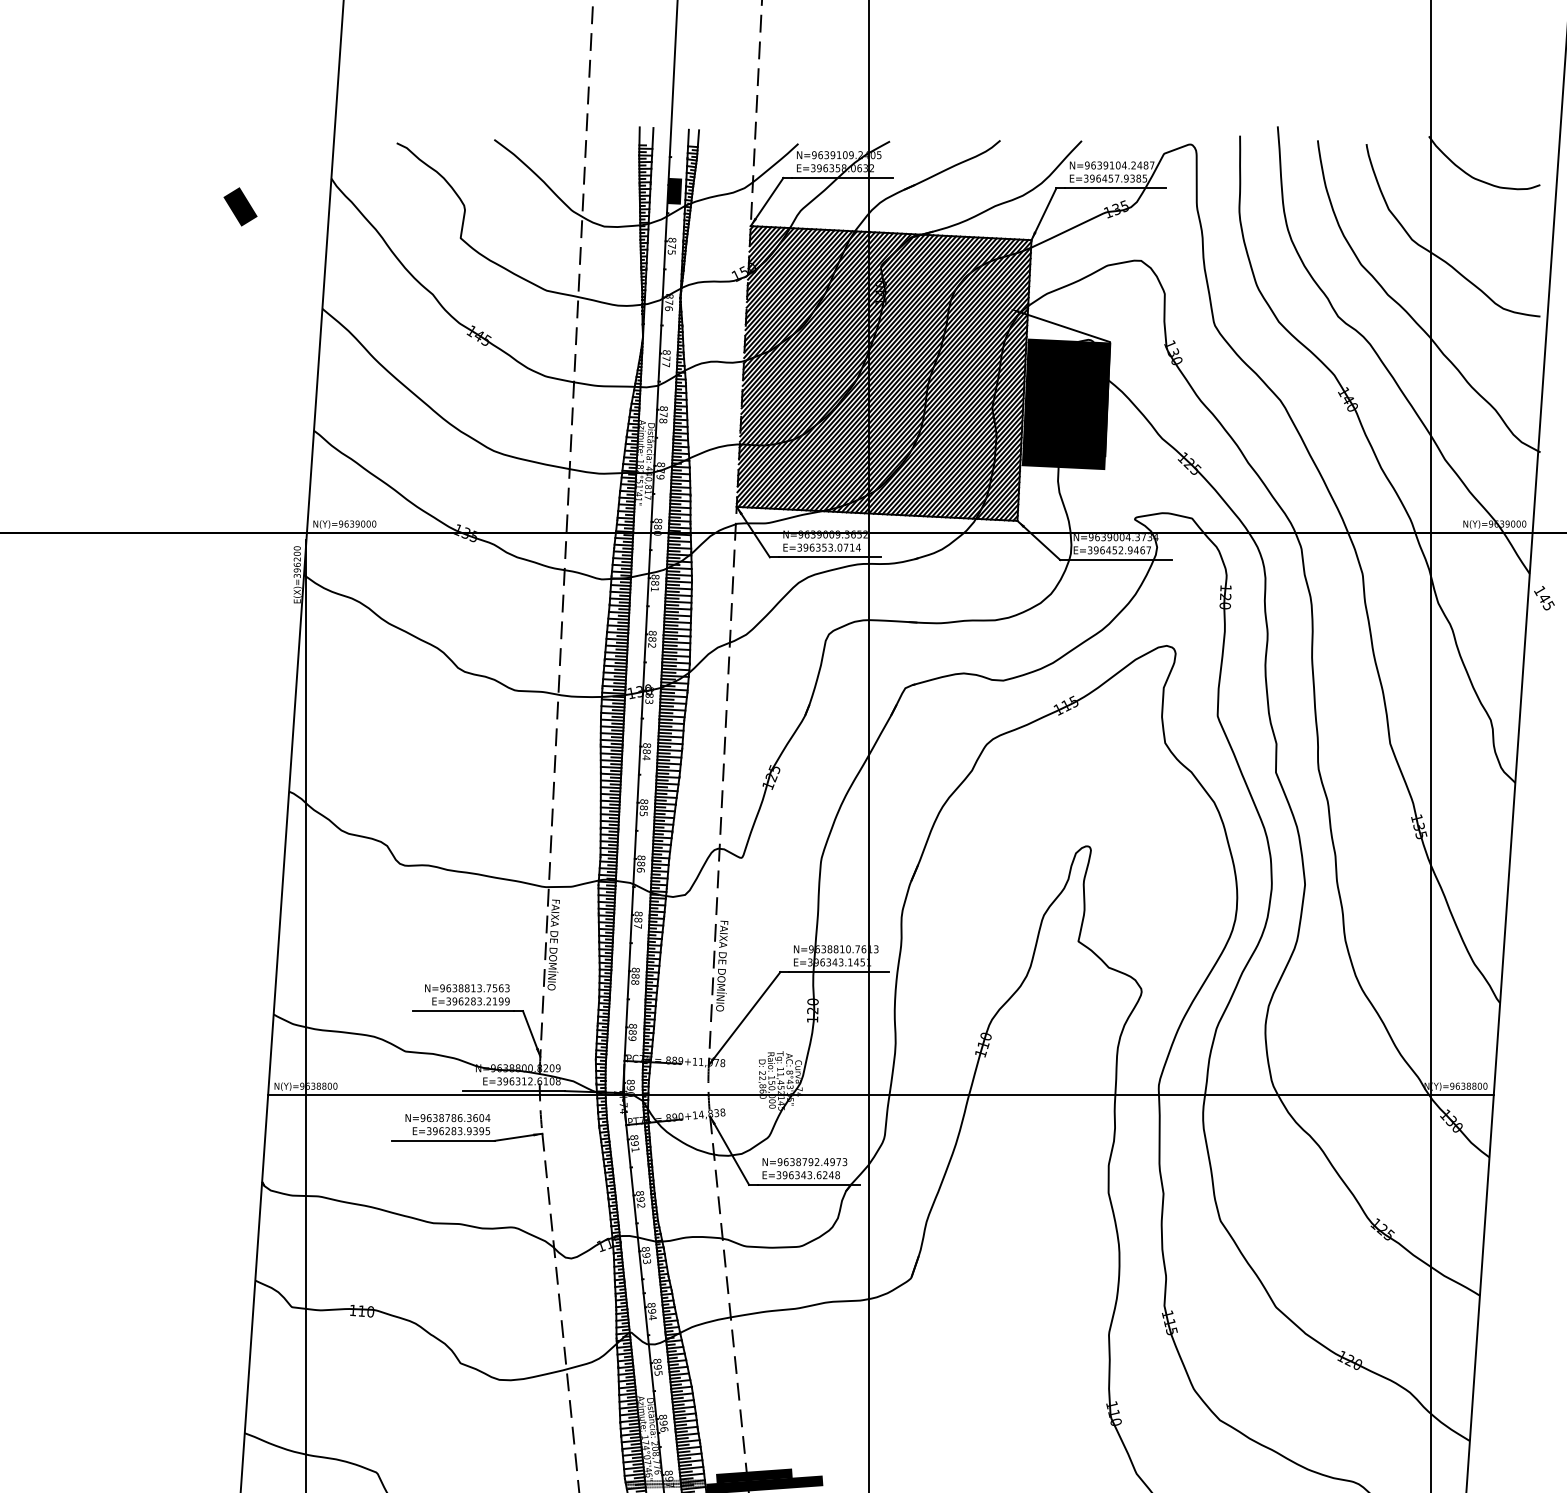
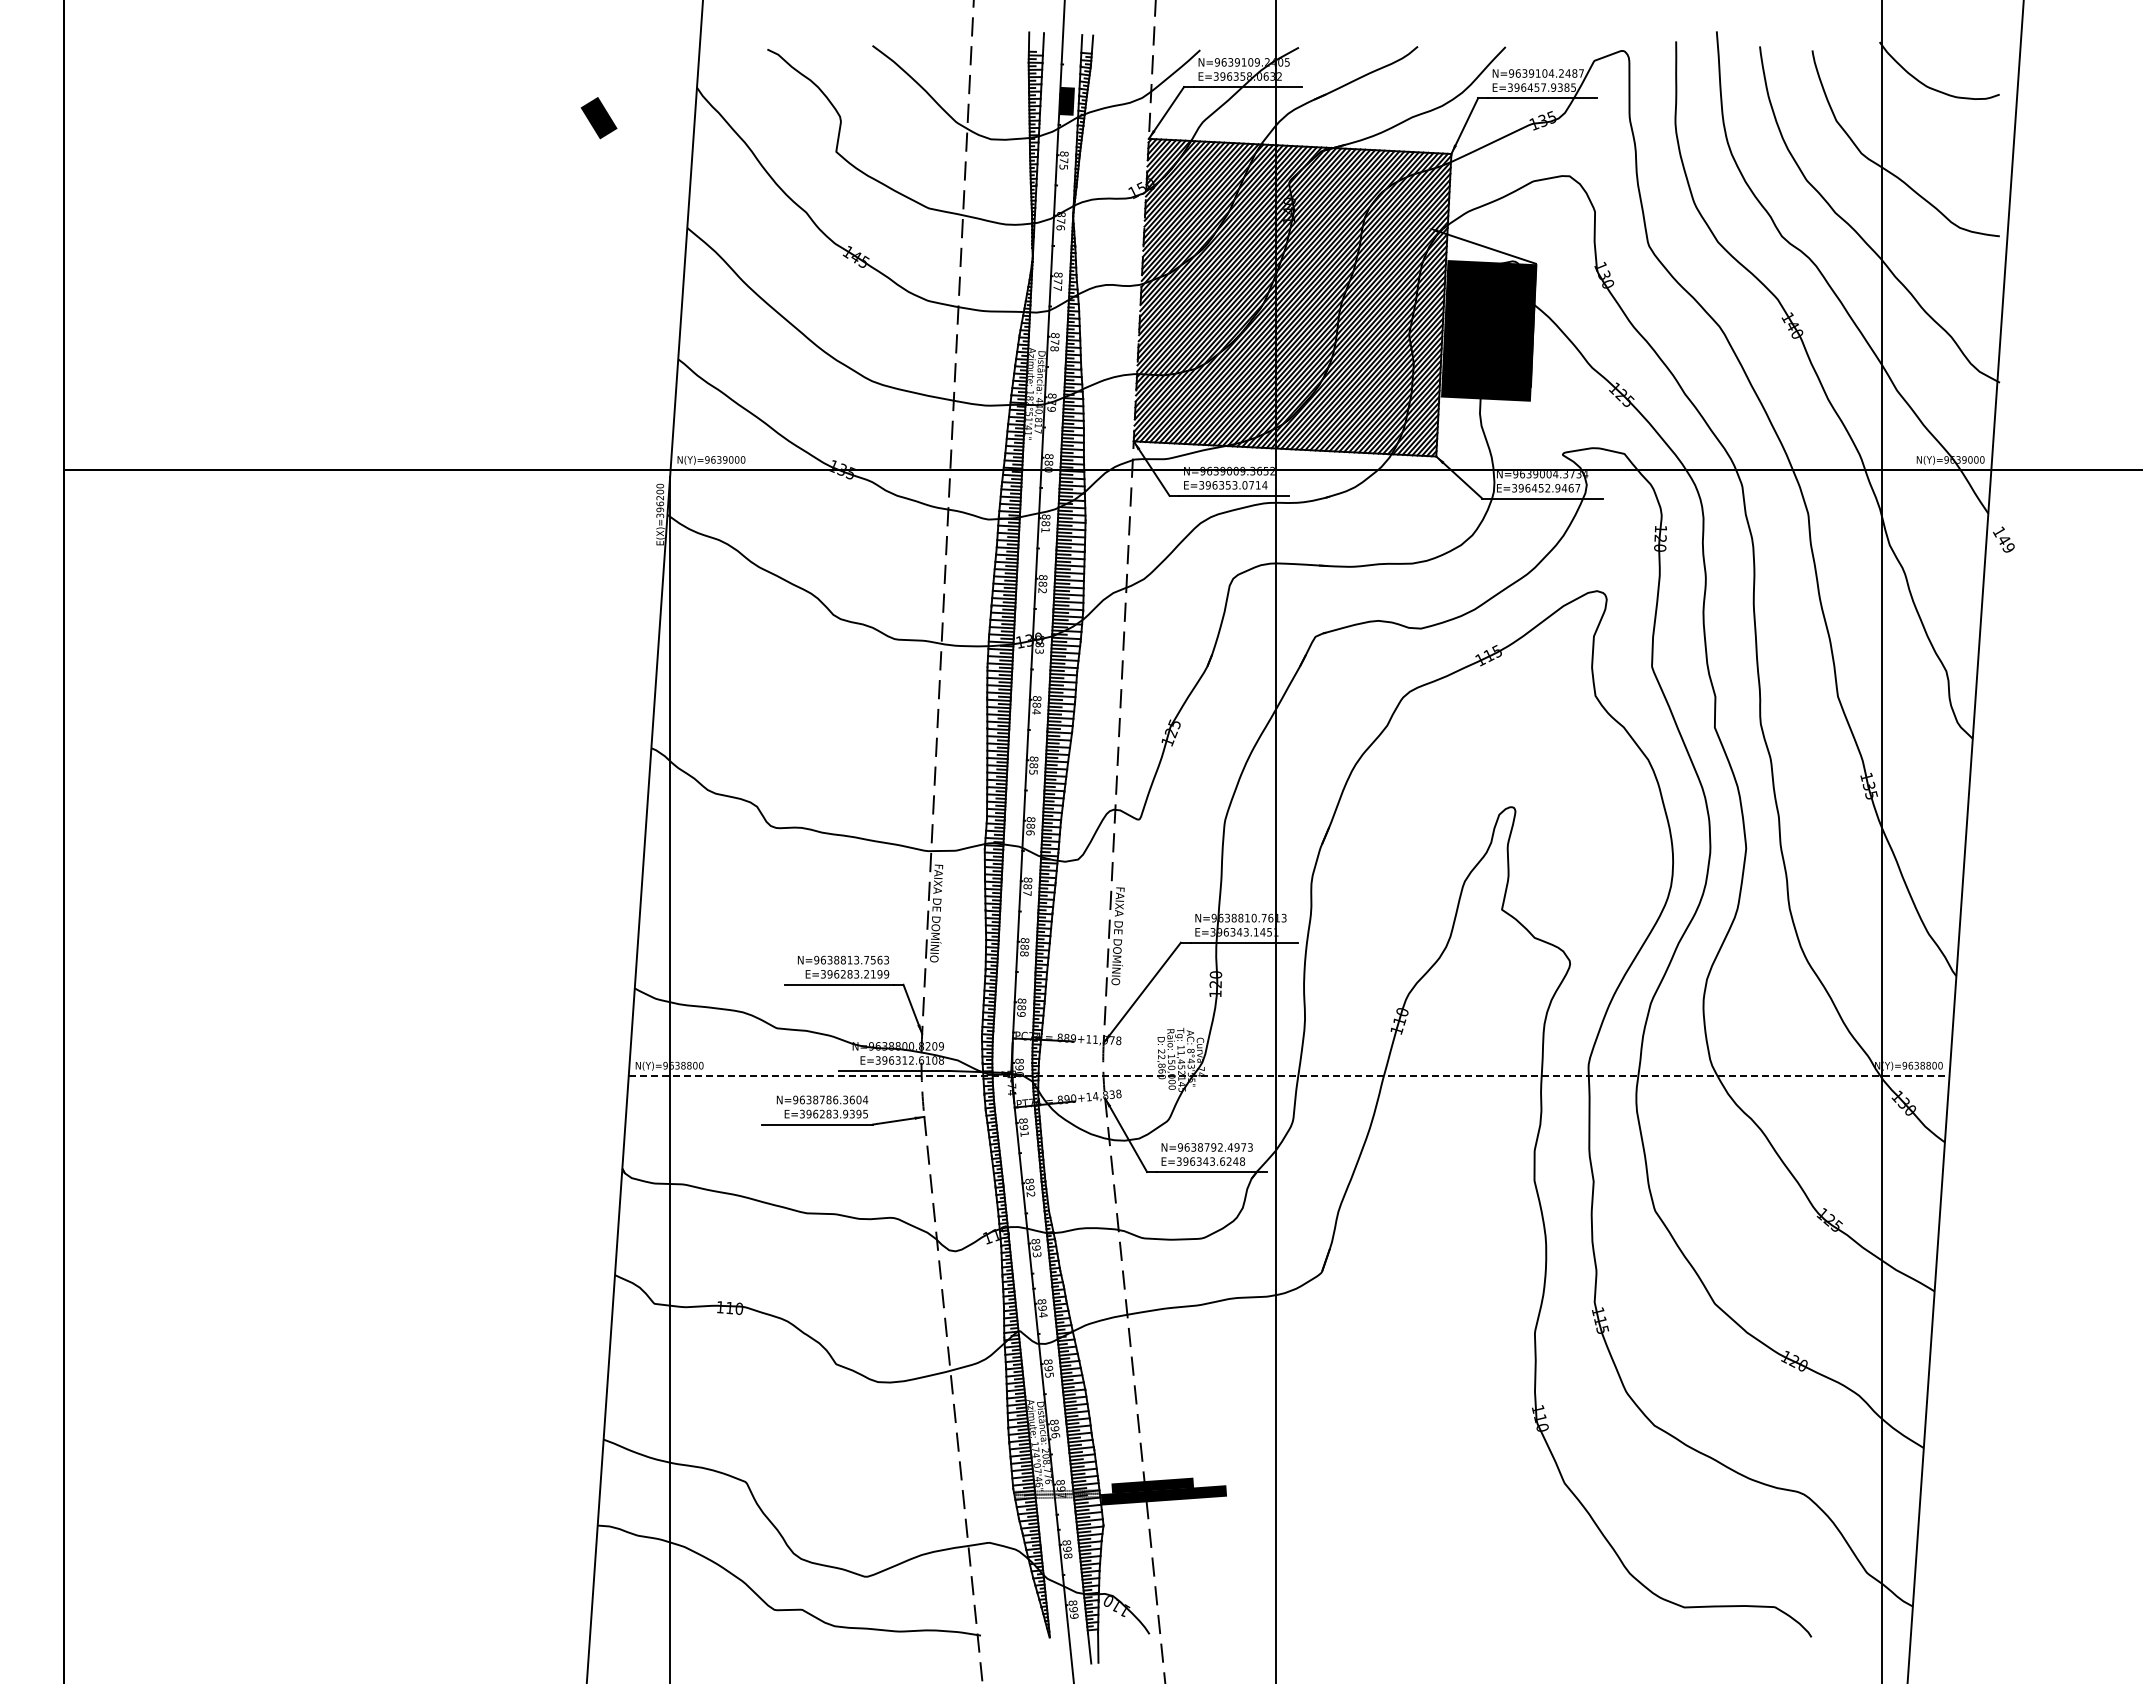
text: (1548, 605) -> (2008, 547), 145 -> 149
line: (881, 1095) -> (1289, 1075), solid -> dashed

